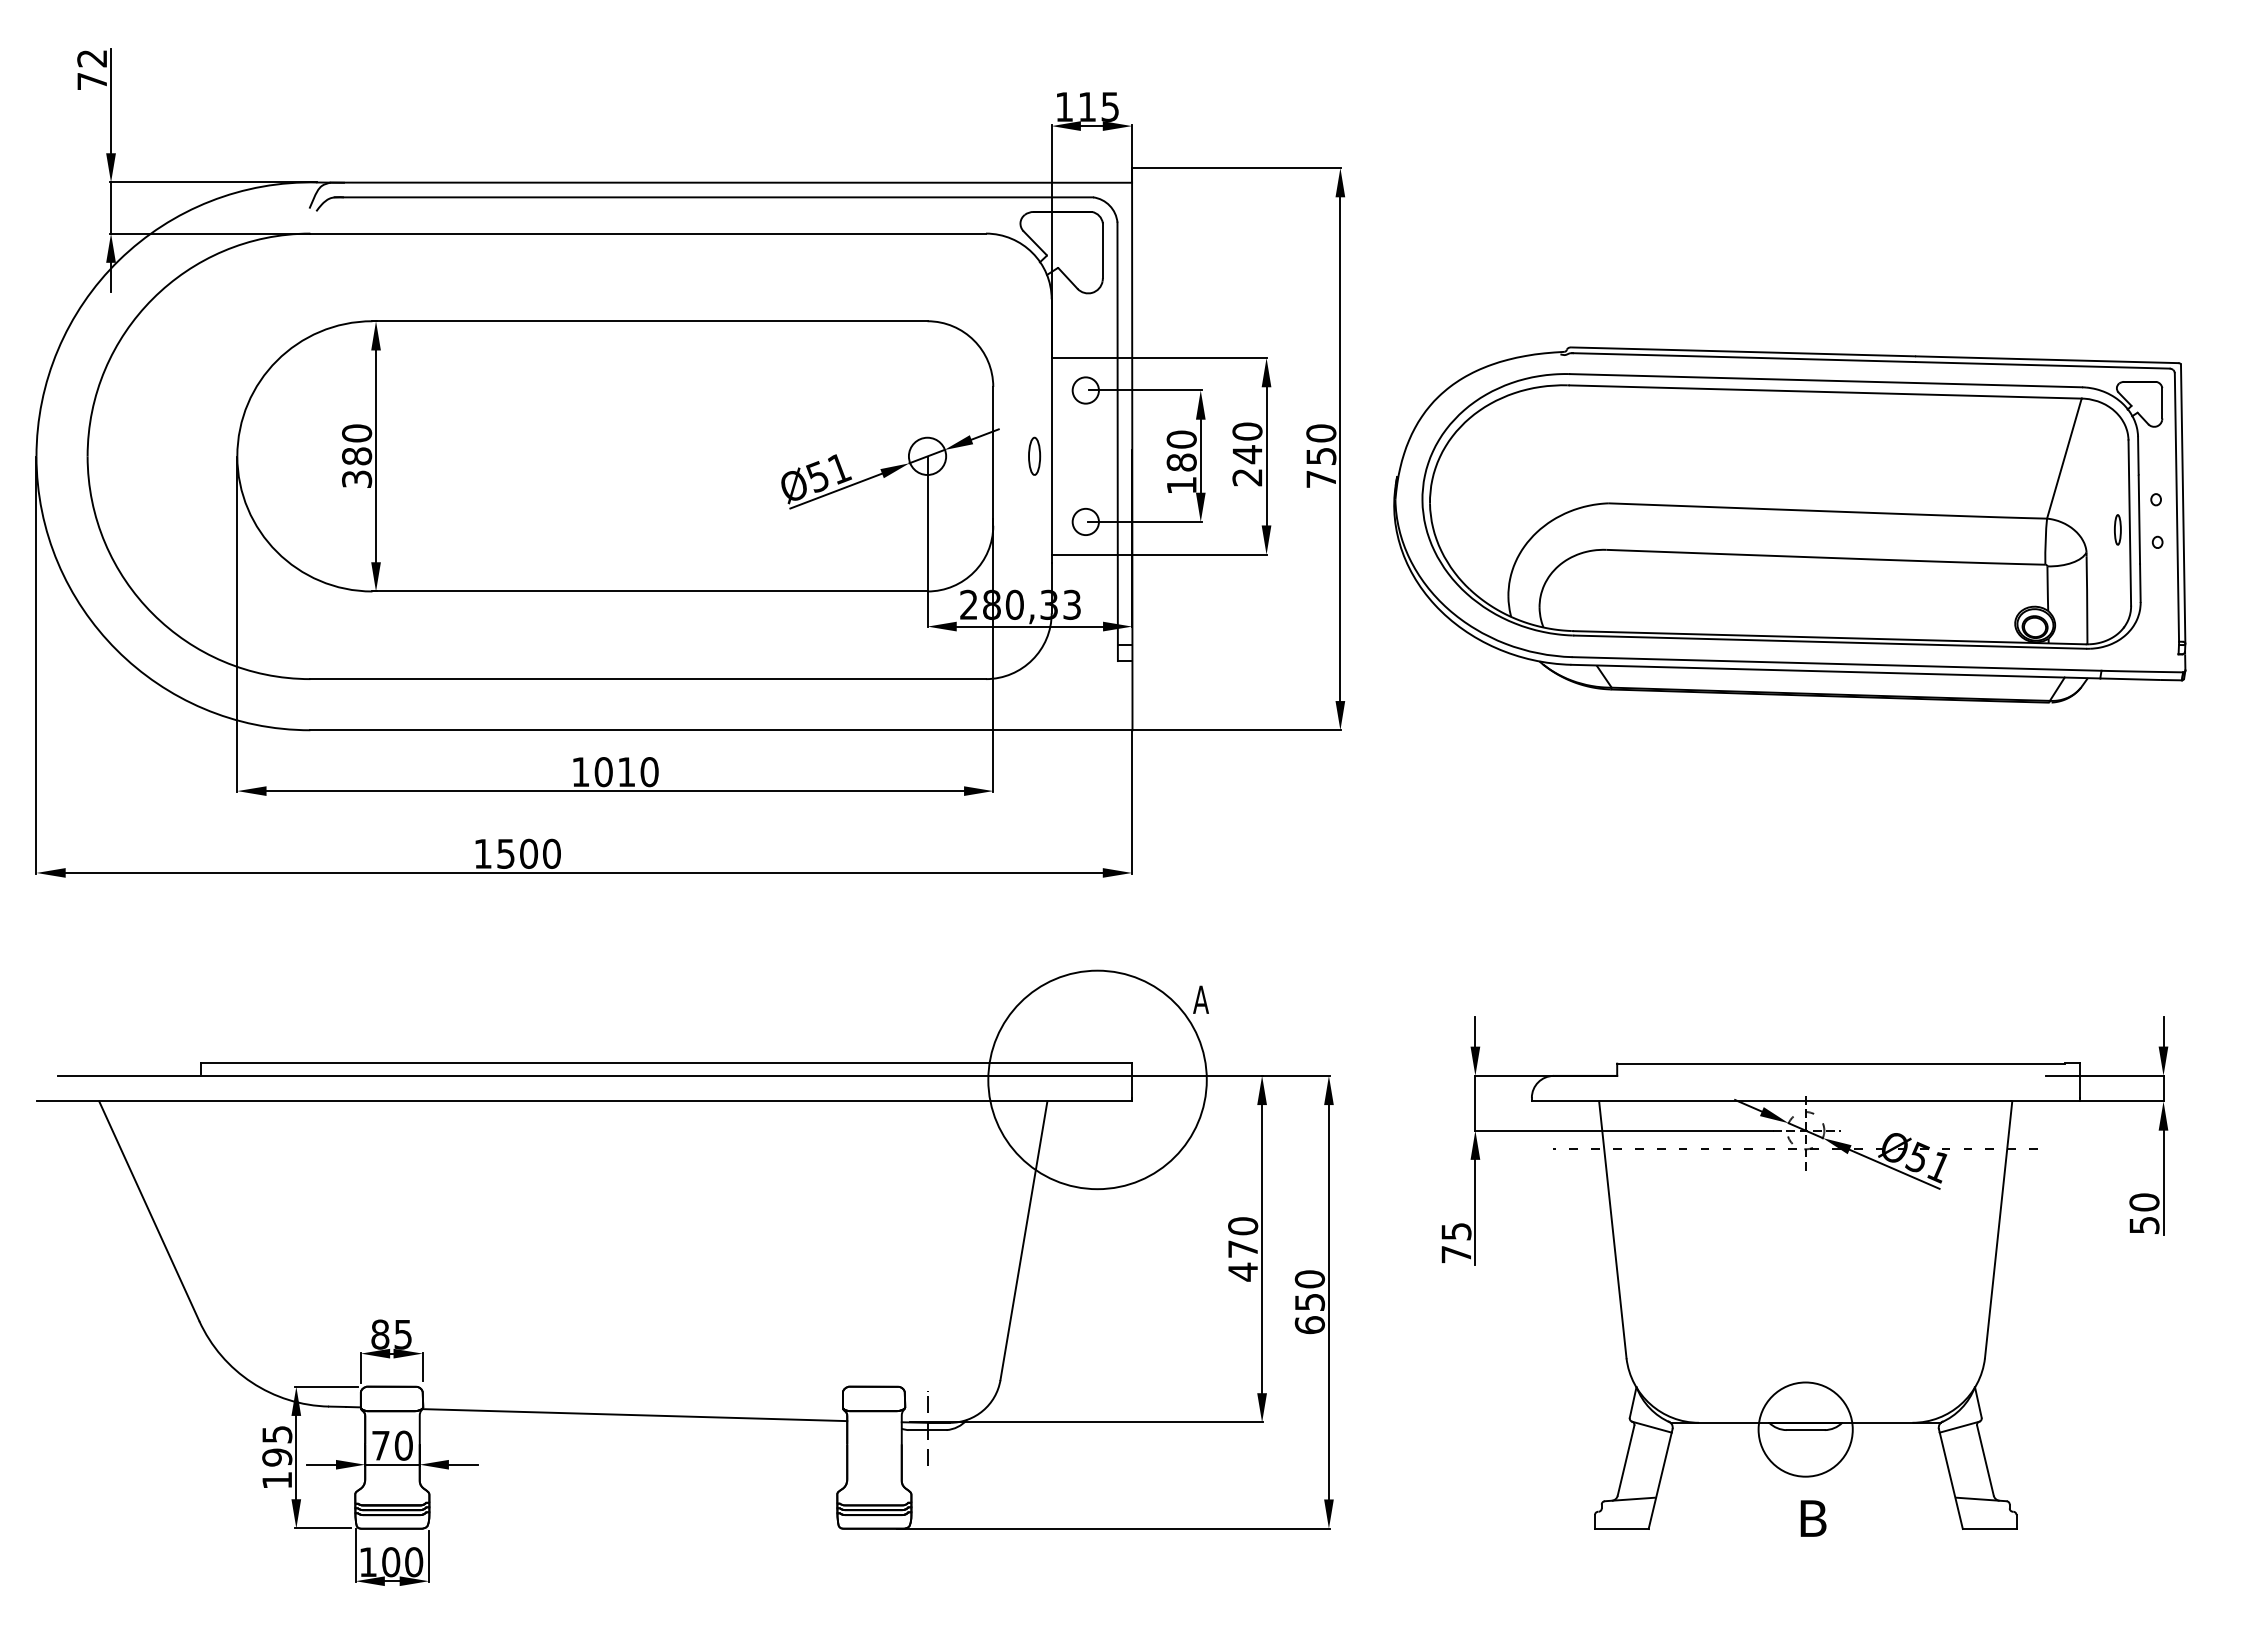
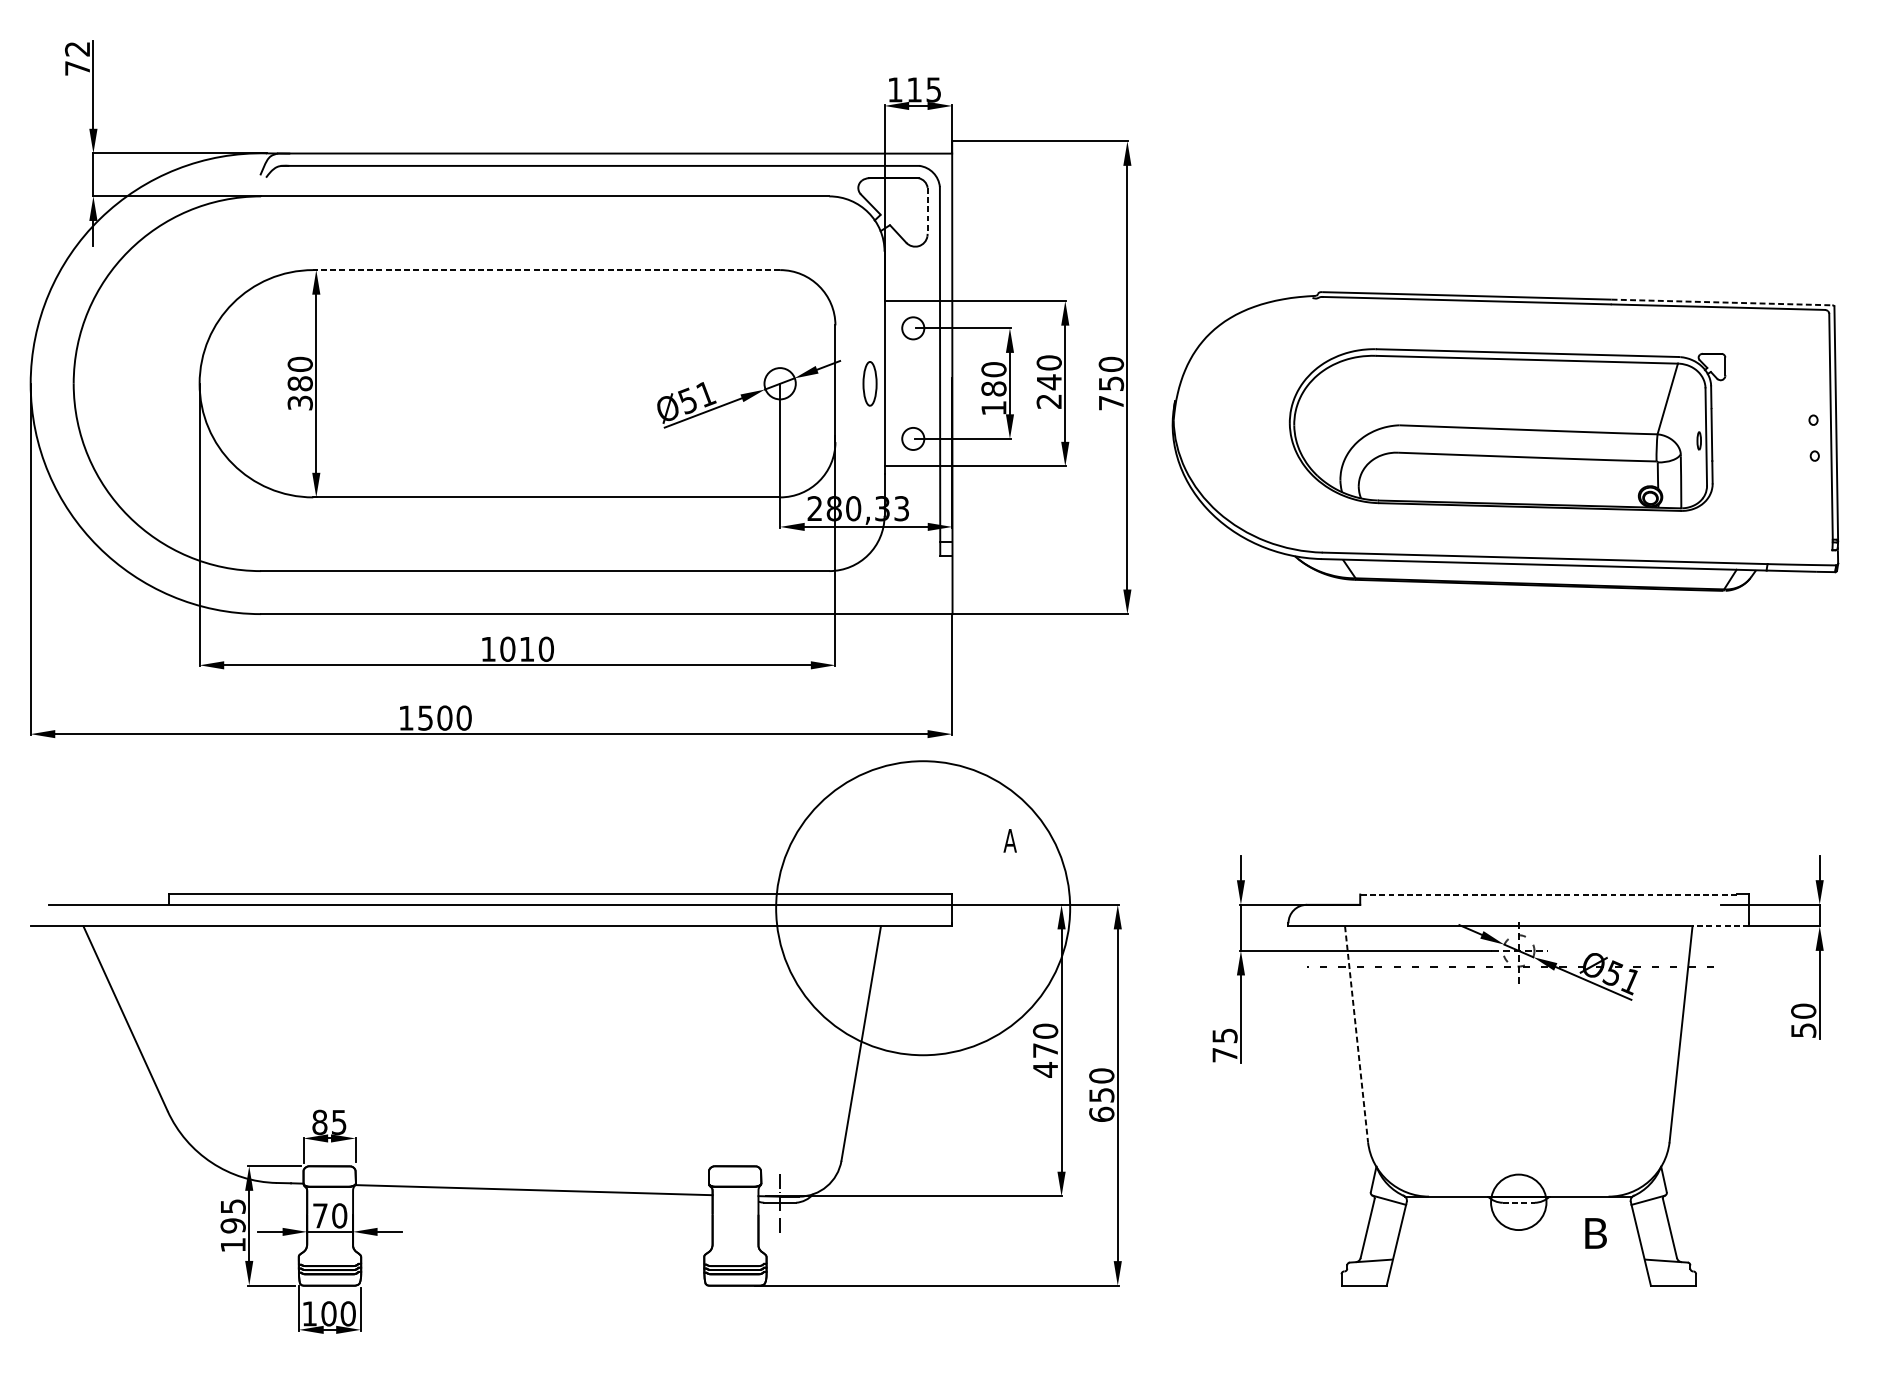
line: (1102, 251) -> (927, 211), solid -> dashed
line: (650, 321) -> (547, 270), solid -> dashed
line: (2047, 359) -> (1722, 302), solid -> dashed
part: (1034, 455) -> (870, 383), size x1.4
part: (1792, 511) -> (1507, 430), size x0.7
line: (1841, 1063) -> (1548, 894), solid -> dashed
circle: (1097, 1079) -> (923, 907), size x1.6
line: (2044, 1101) -> (1719, 926), solid -> dashed
line: (1612, 1230) -> (1356, 1034), solid -> dashed
circle: (1805, 1429) -> (1518, 1202), size x0.7
line: (1805, 1430) -> (1518, 1203), solid -> dashed
text: (1813, 1518) -> (1595, 1233), moved

